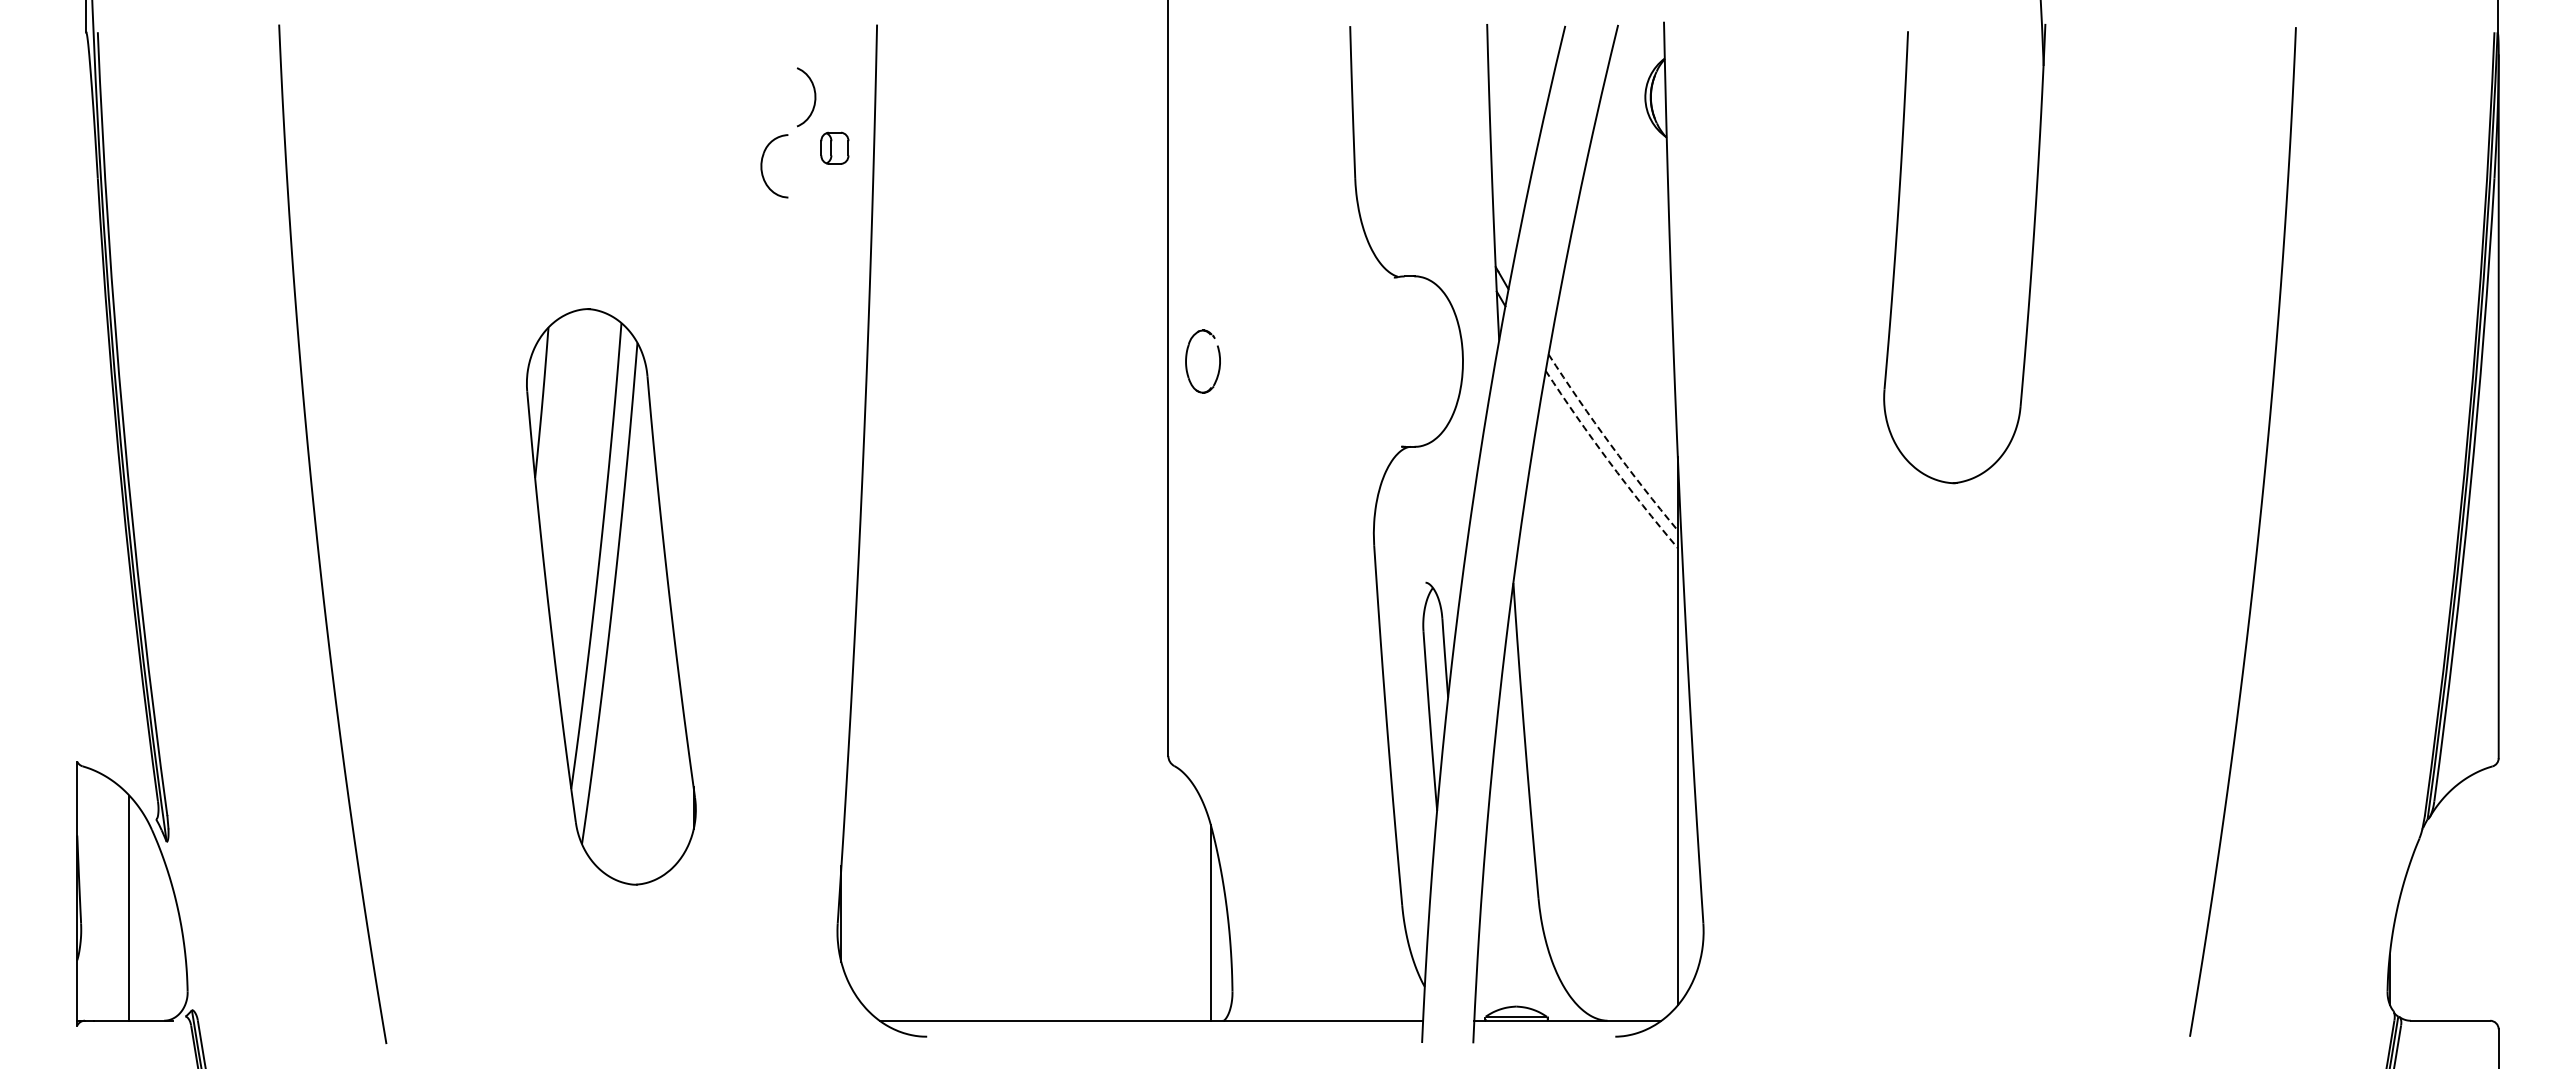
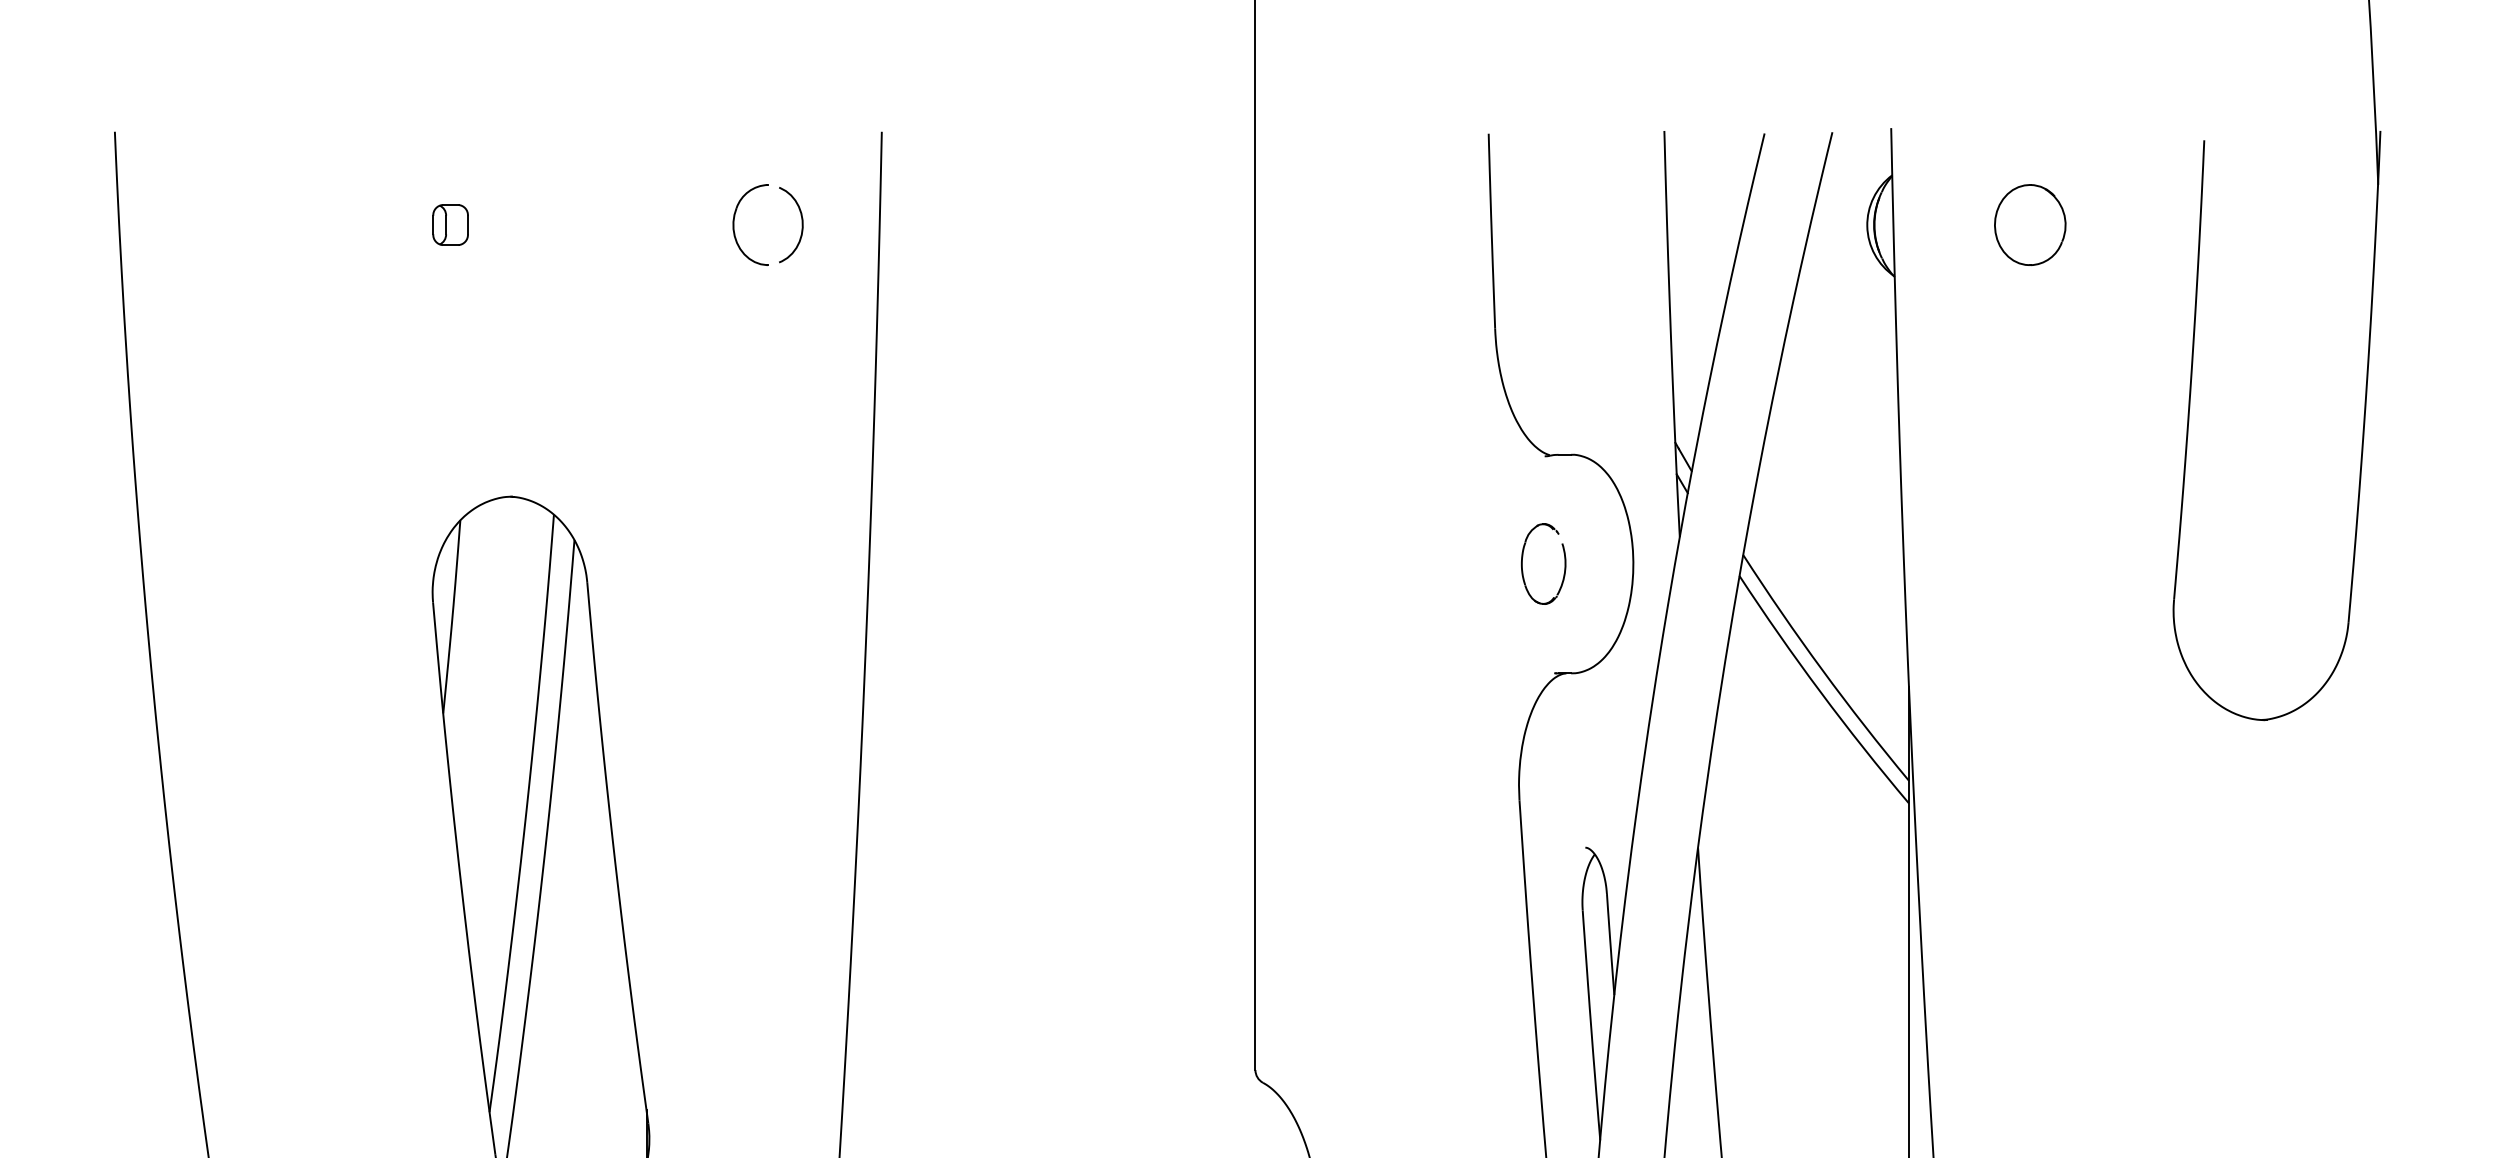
part: (1772, 97) -> (2030, 225), added
part: (834, 147) -> (450, 224), moved
part: (762, 166) -> (734, 225), moved
part: (1187, 357) -> (1523, 558), moved
arc: (1610, 444) -> (1822, 670), dashed -> solid
arc: (1609, 461) -> (1821, 692), dashed -> solid

